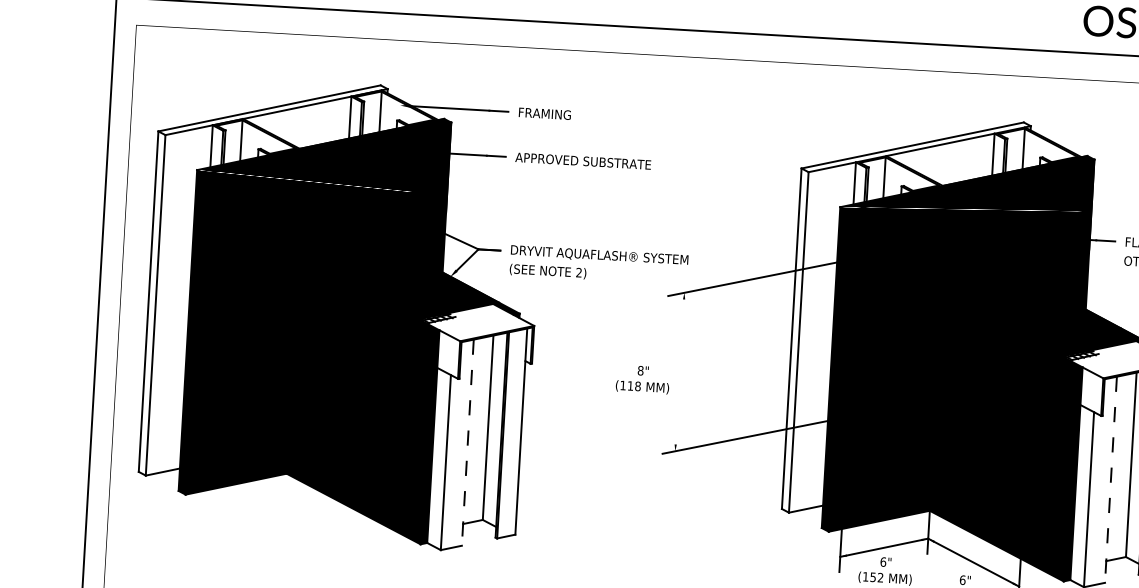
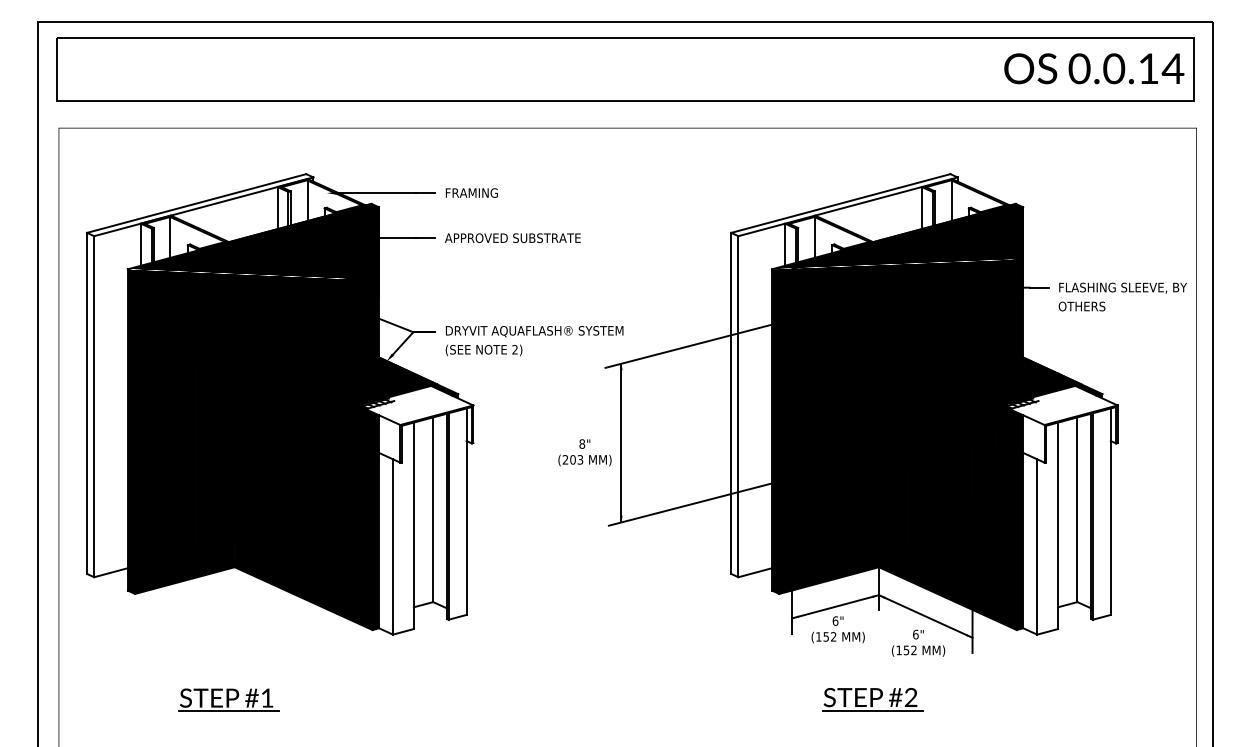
line: (679, 371) -> (621, 442), added
text: (630, 385) -> (572, 459), (118 -> (203
line: (467, 443) -> (413, 526), dashed -> solid
line: (1111, 480) -> (1058, 526), dashed -> solid

